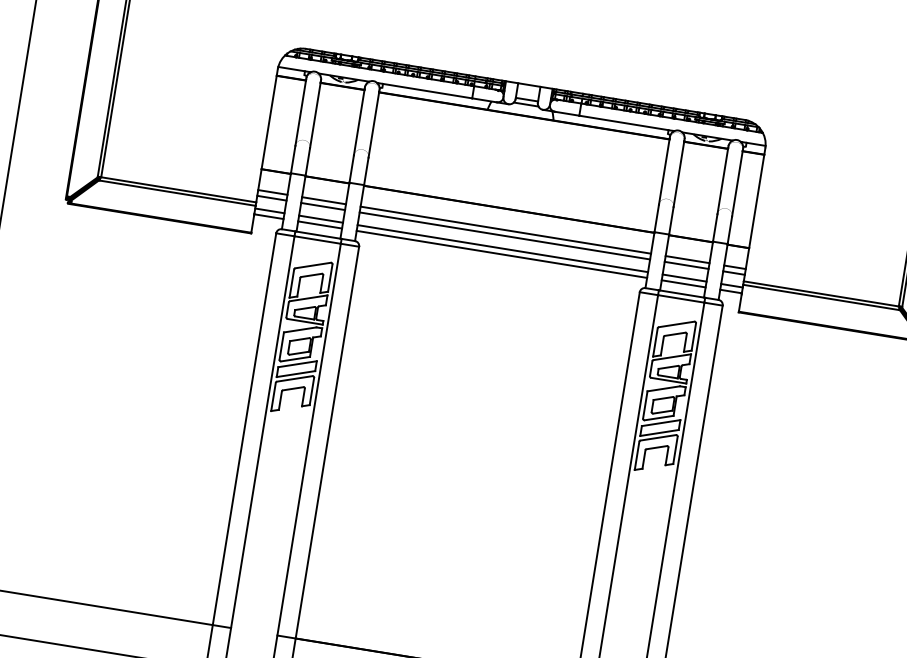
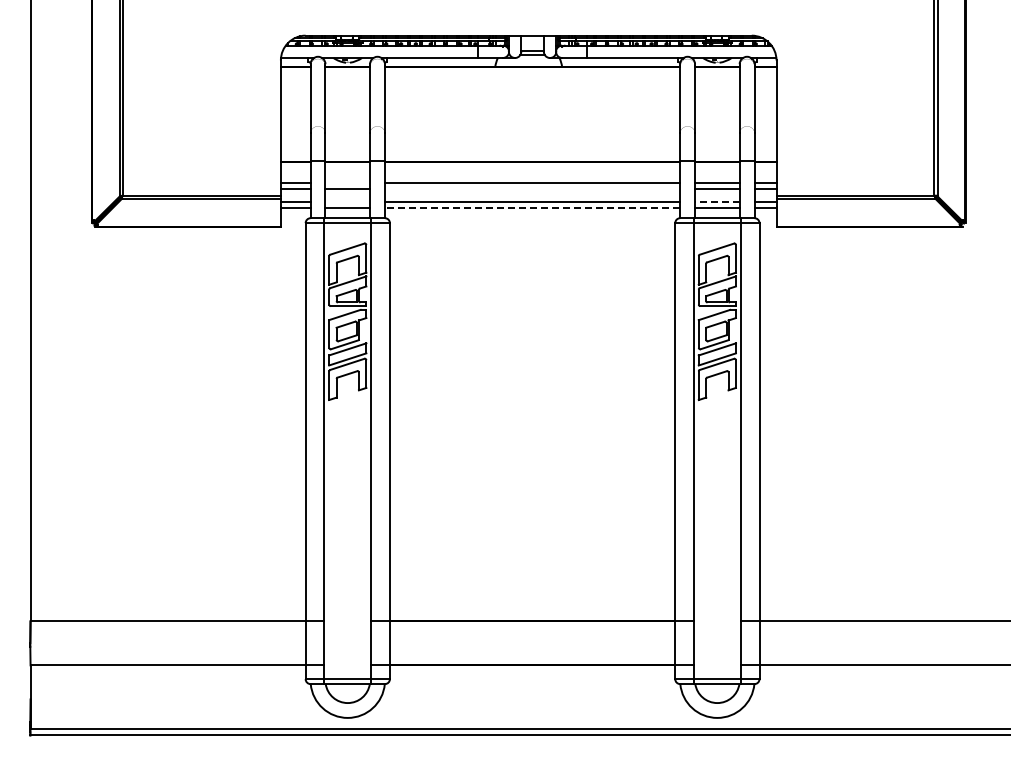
line: (323, 200) -> (347, 183), removed
line: (320, 218) -> (347, 201), removed
line: (504, 236) -> (532, 189), removed
line: (501, 254) -> (532, 207), solid -> dashed
line: (683, 277) -> (716, 201), solid -> dashed

